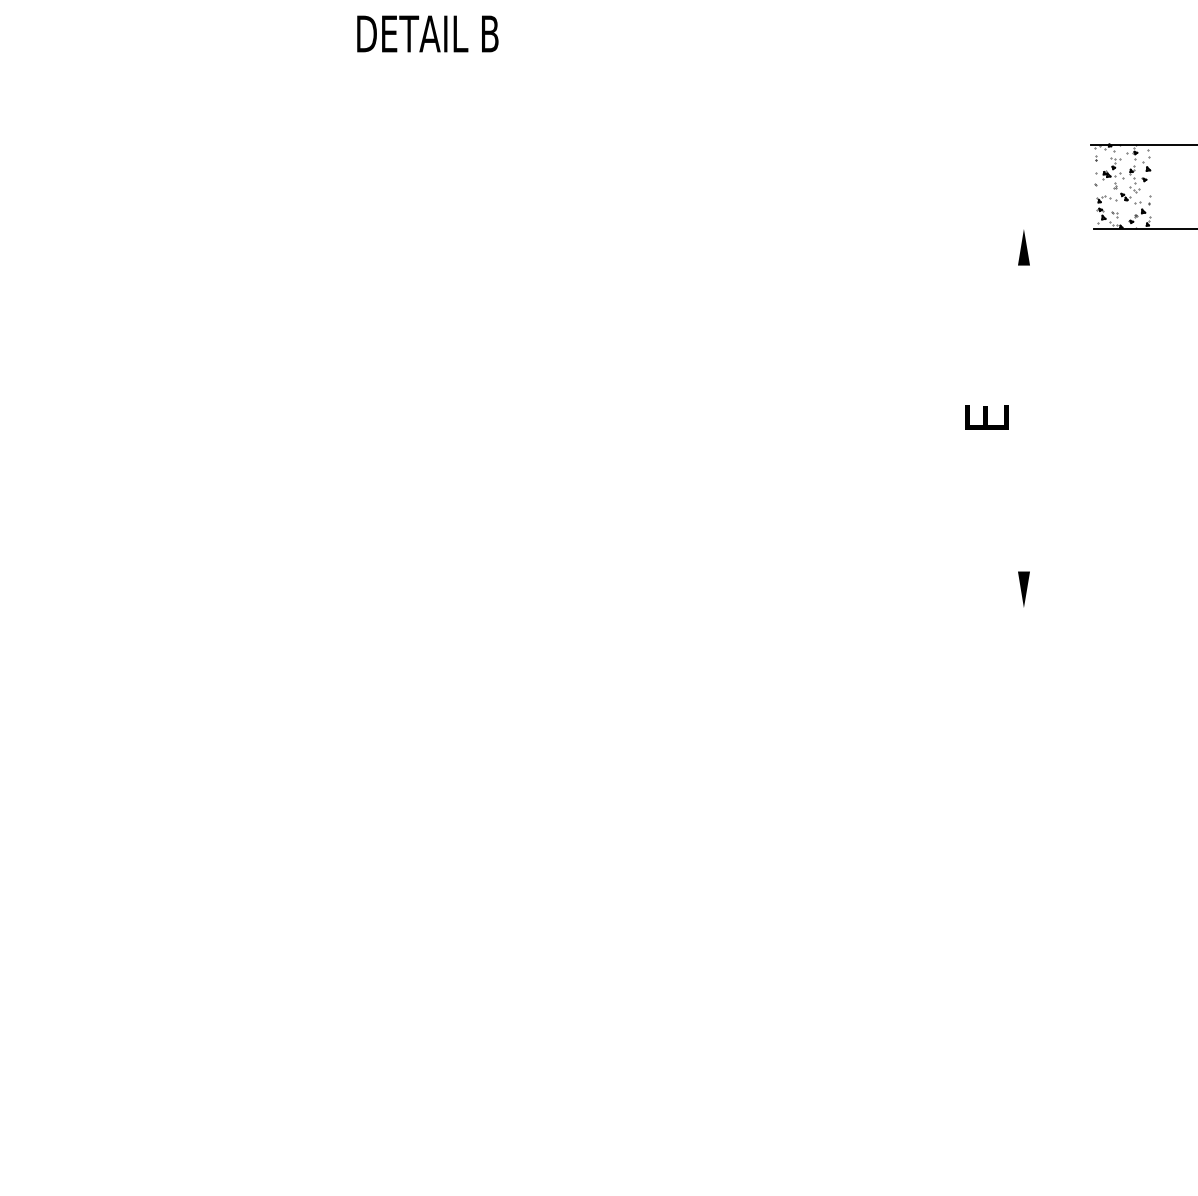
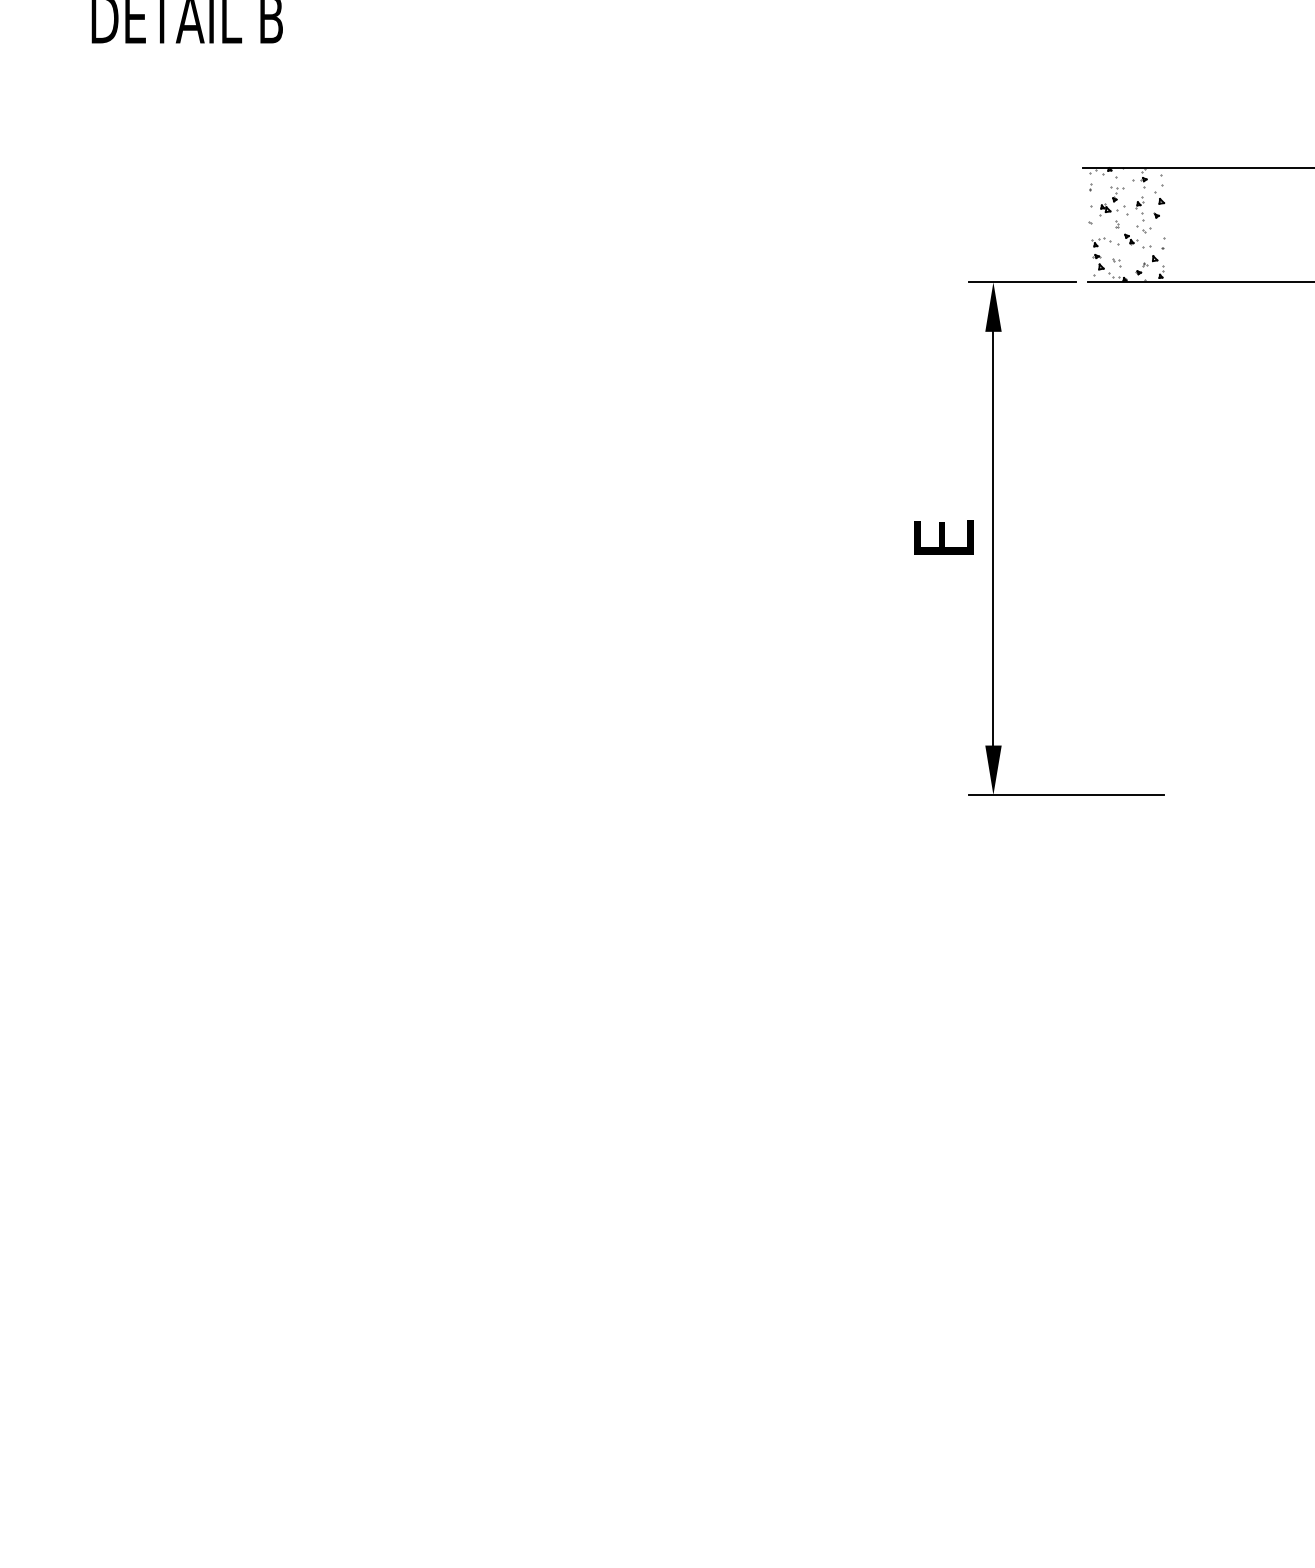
line: (1044, 229) -> (1021, 283), added
line: (1023, 418) -> (992, 538), added
line: (1077, 608) -> (1065, 795), added

